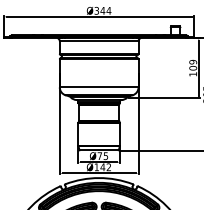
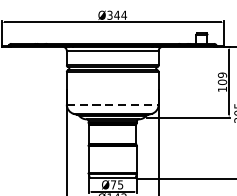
line: (99, 87) -> (113, 104), solid -> dashed

